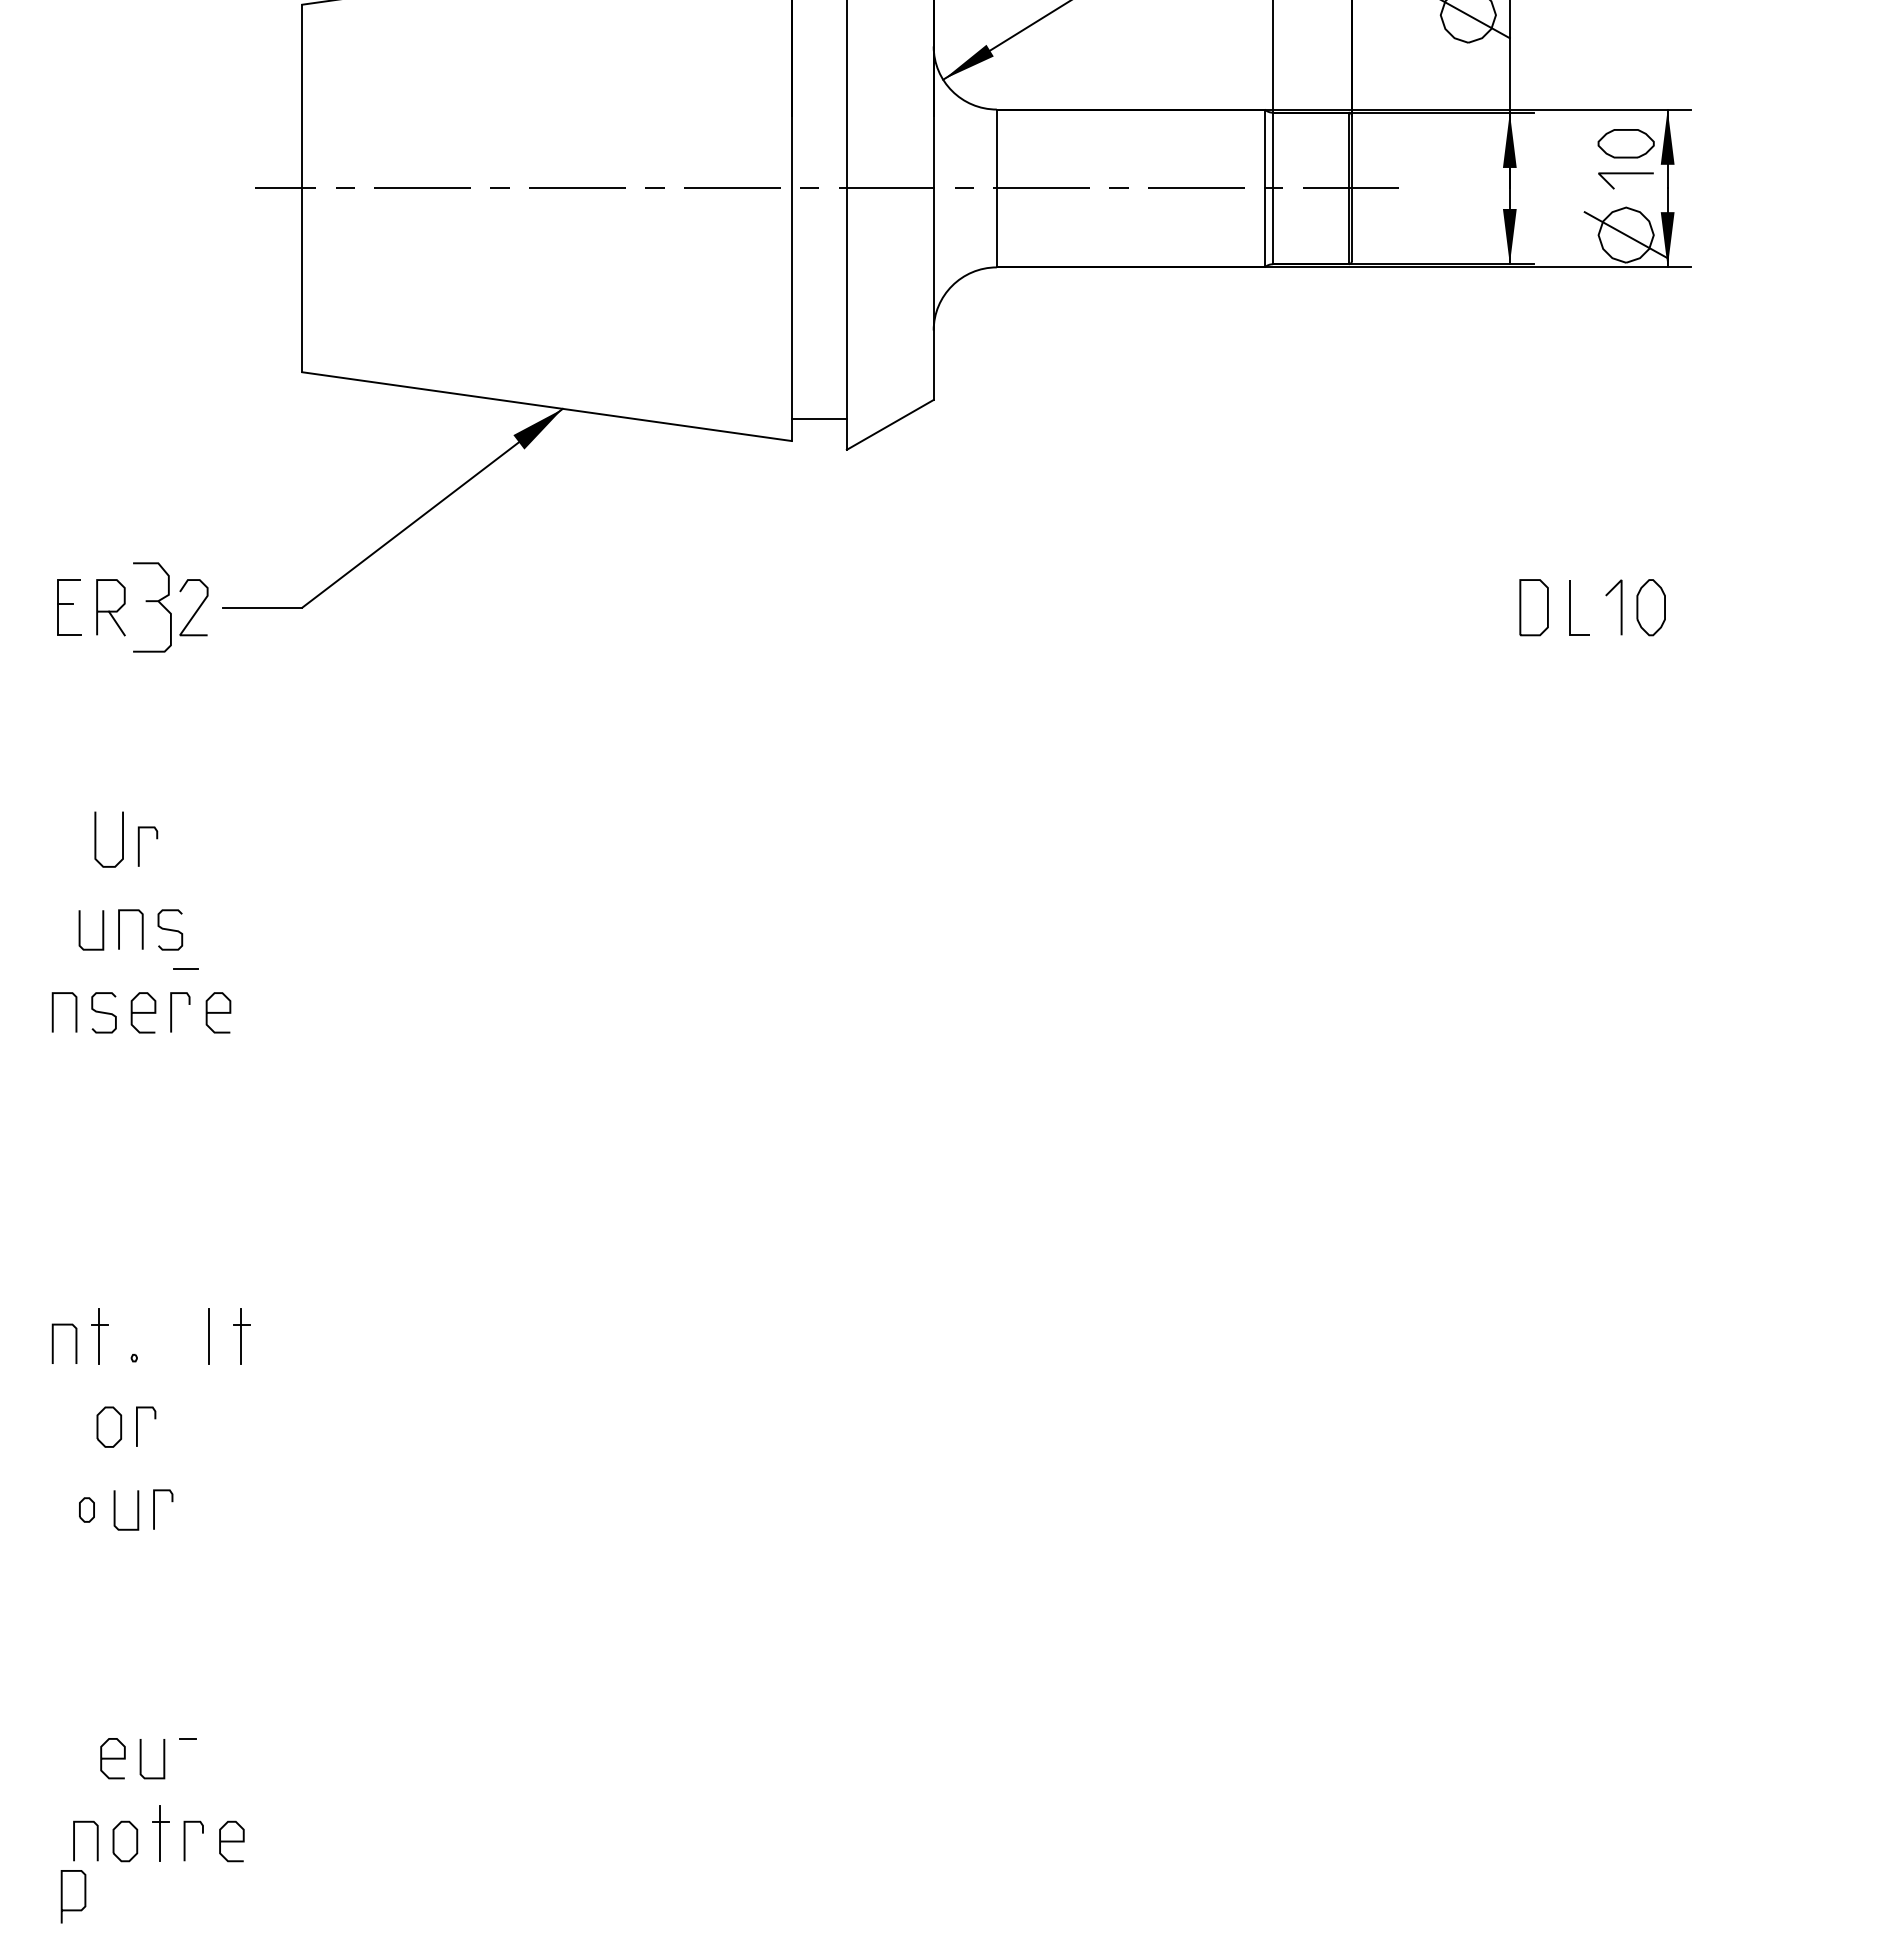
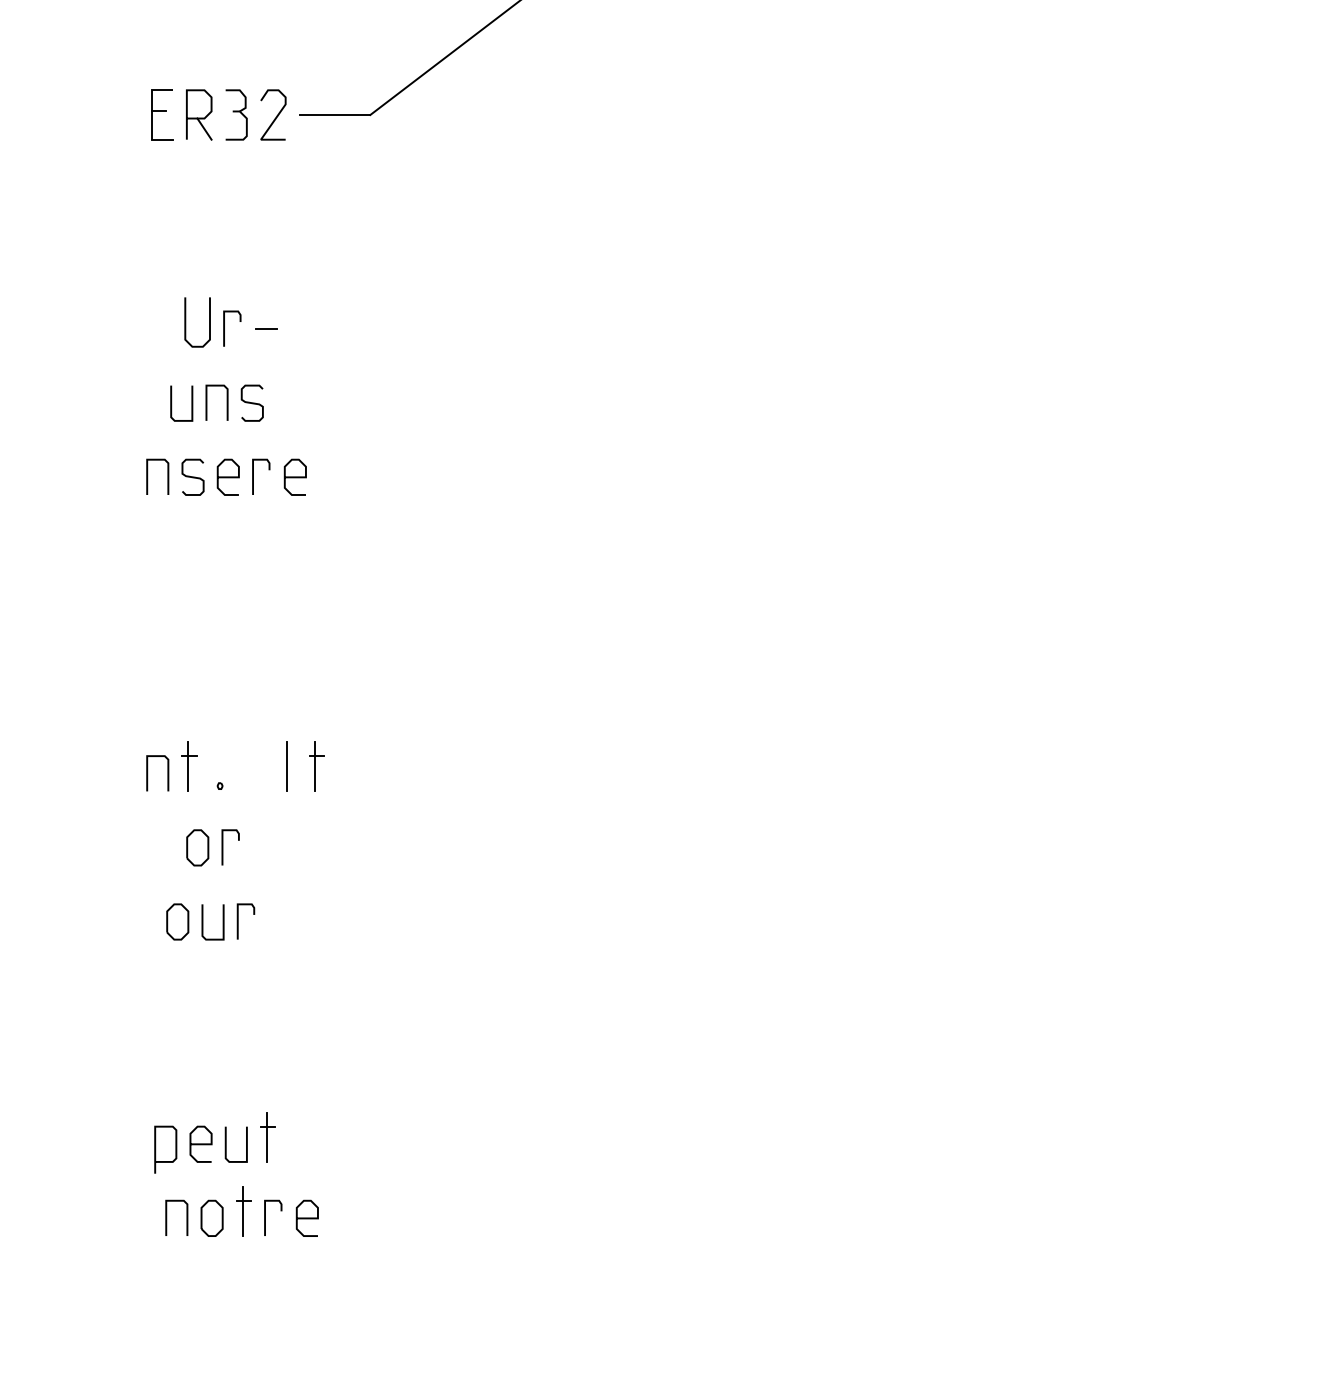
part: (152, 607) -> (236, 114), size x0.62
line: (185, 968) -> (265, 328), moved
part: (86, 1509) -> (177, 921), size x1.67
line: (186, 1750) -> (266, 1137), added
curve: (62, 1896) -> (155, 1149), moved

